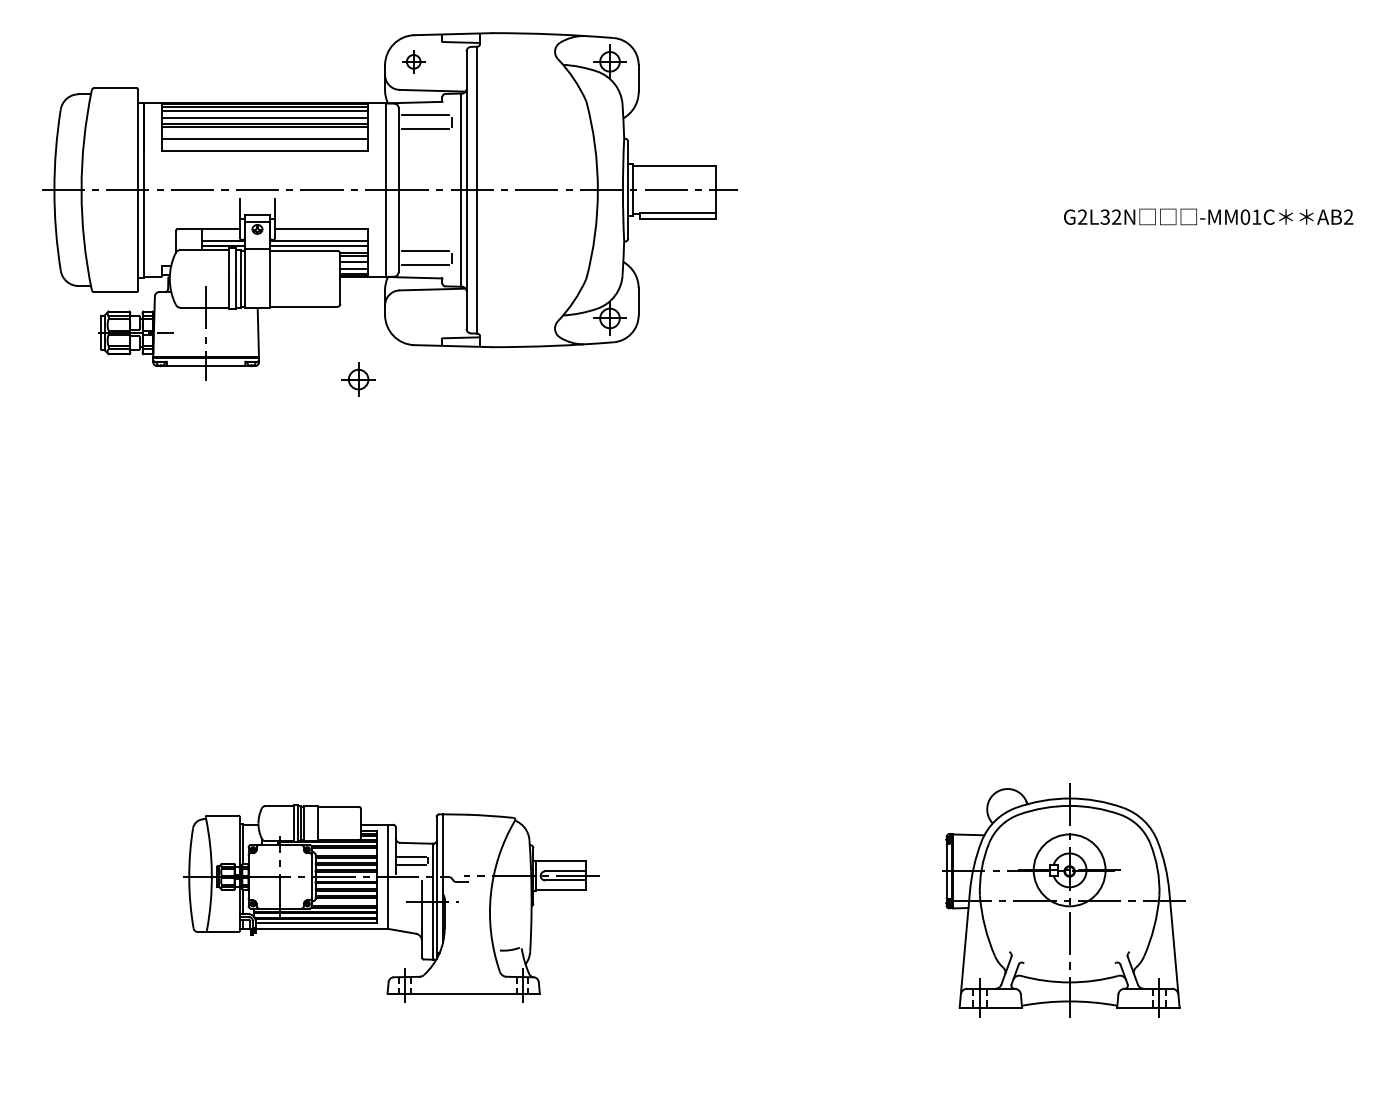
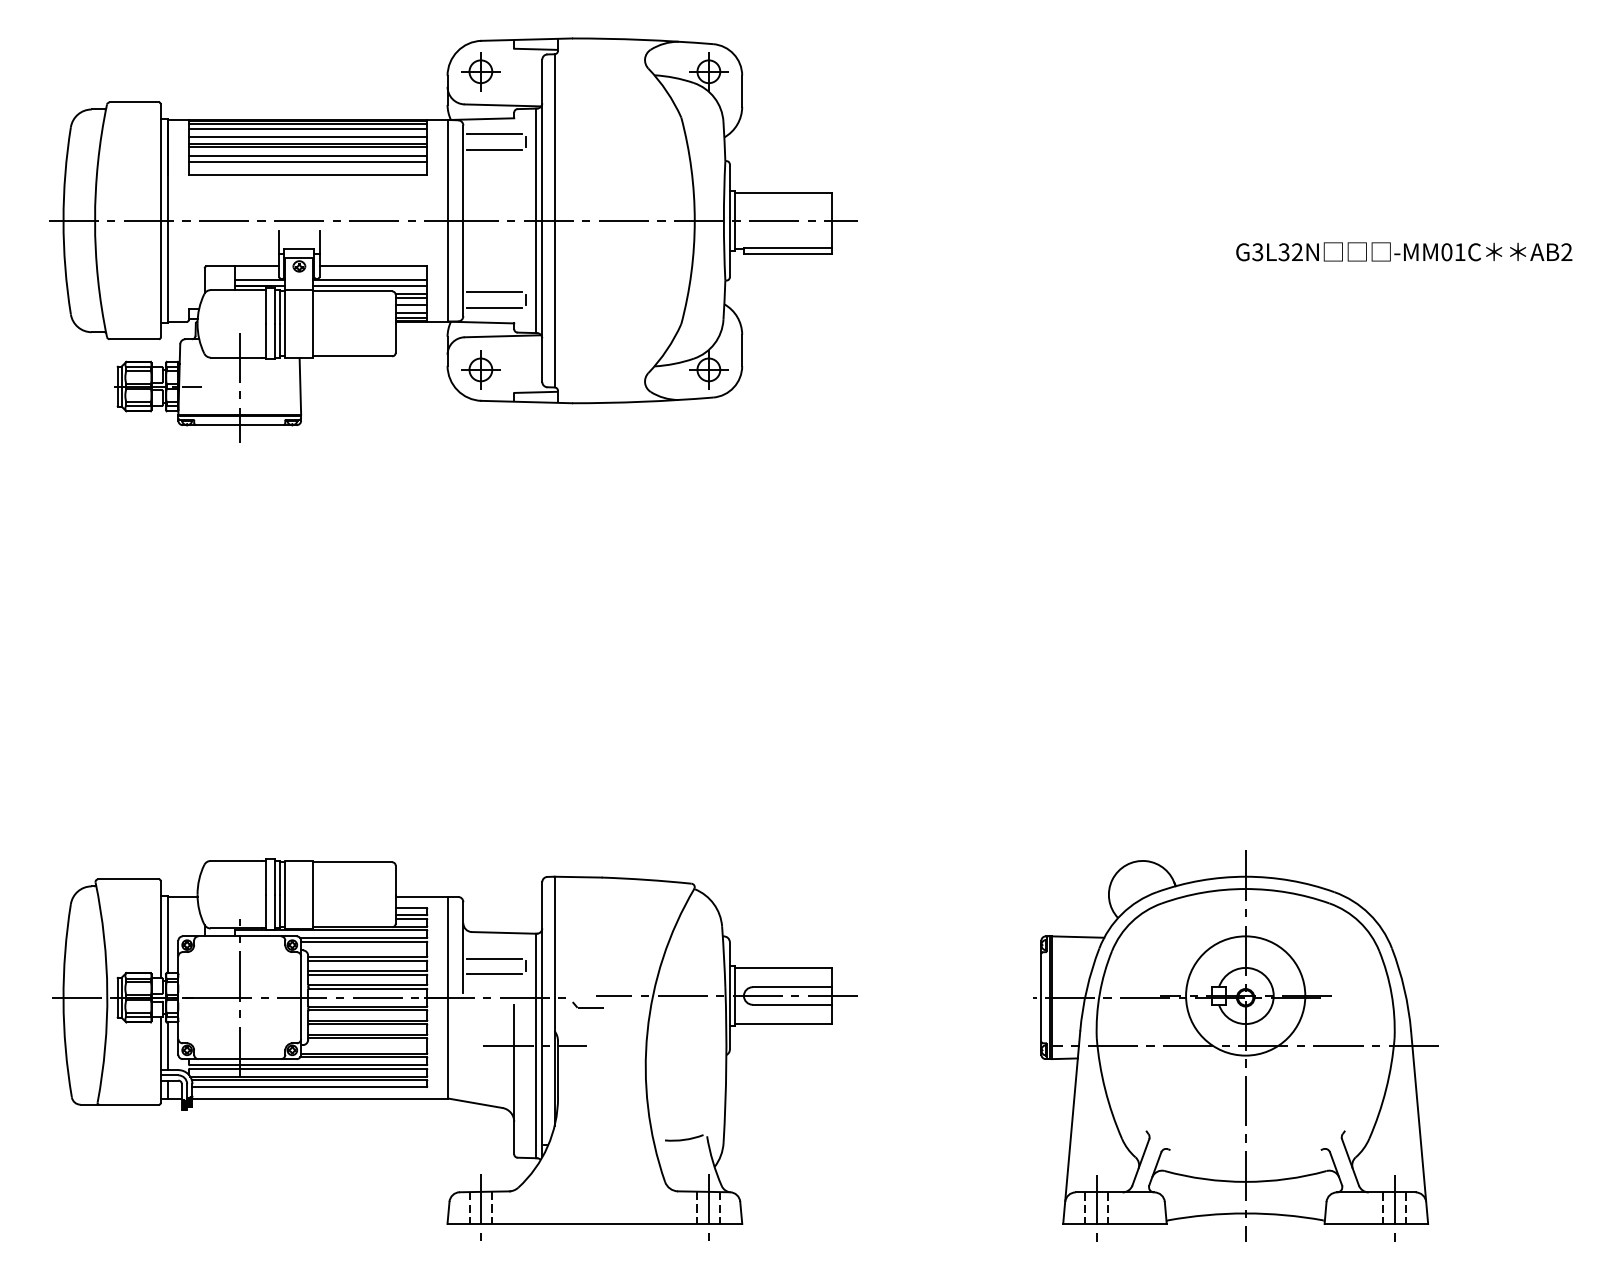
part: (413, 61) -> (480, 71), size x1.43
line: (263, 133) -> (306, 155), added
text: (1082, 217) -> (1257, 252), G2L32N -> G3L32N
part: (358, 379) -> (480, 369), moved
part: (1063, 900) -> (1235, 1045), size x1.43
part: (391, 903) -> (454, 1049), size x1.67

